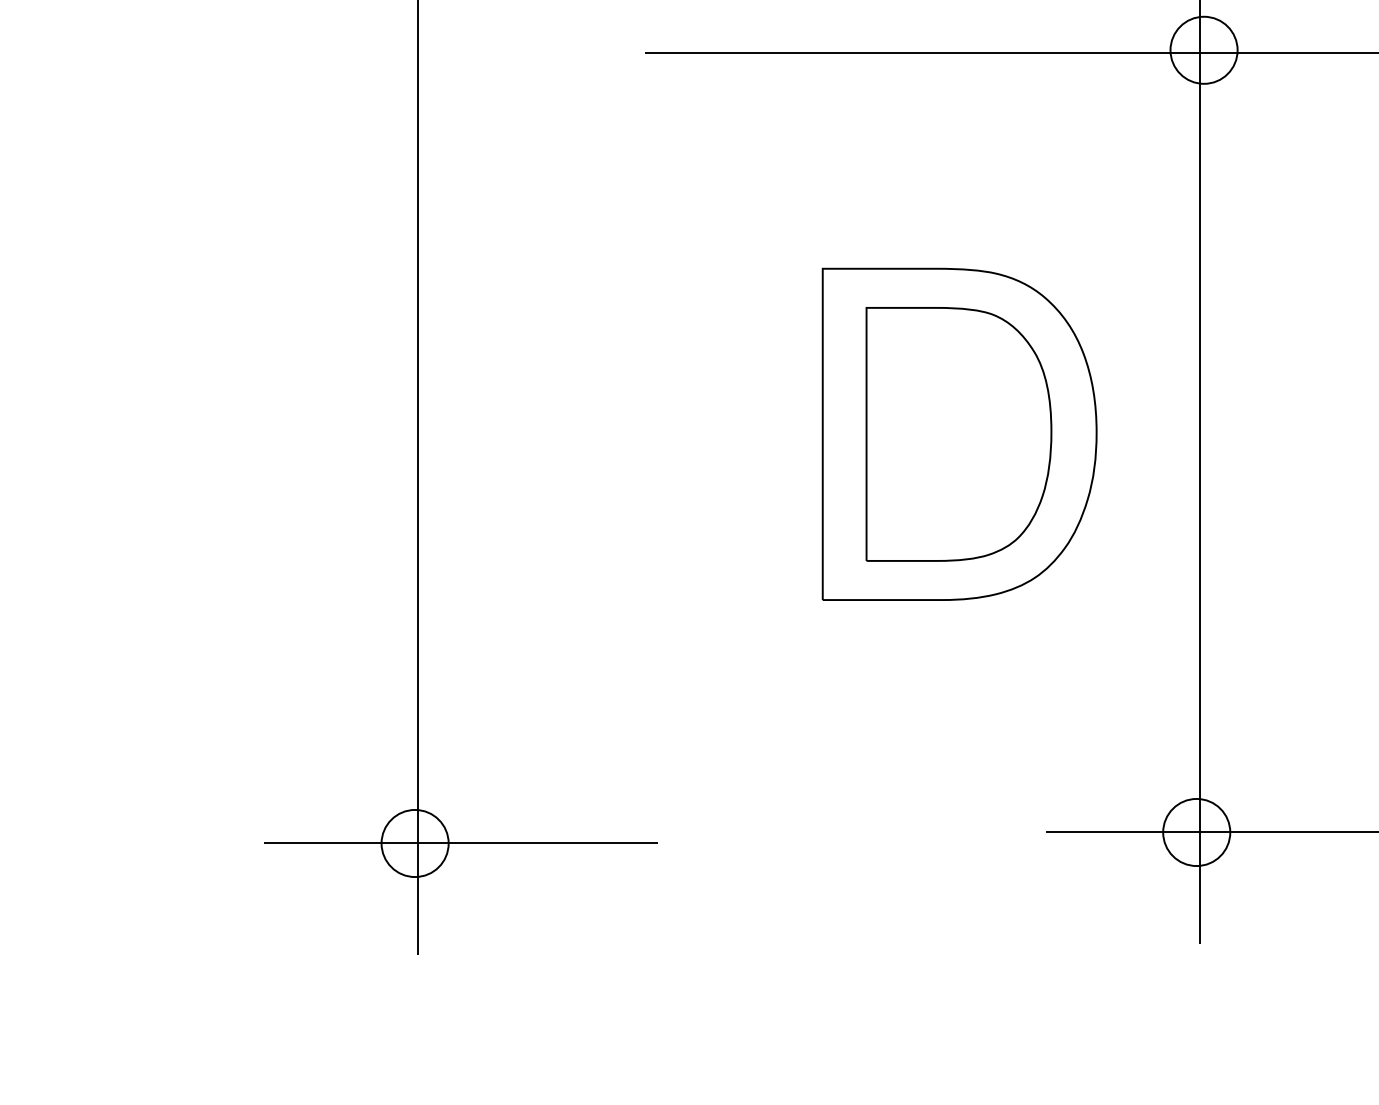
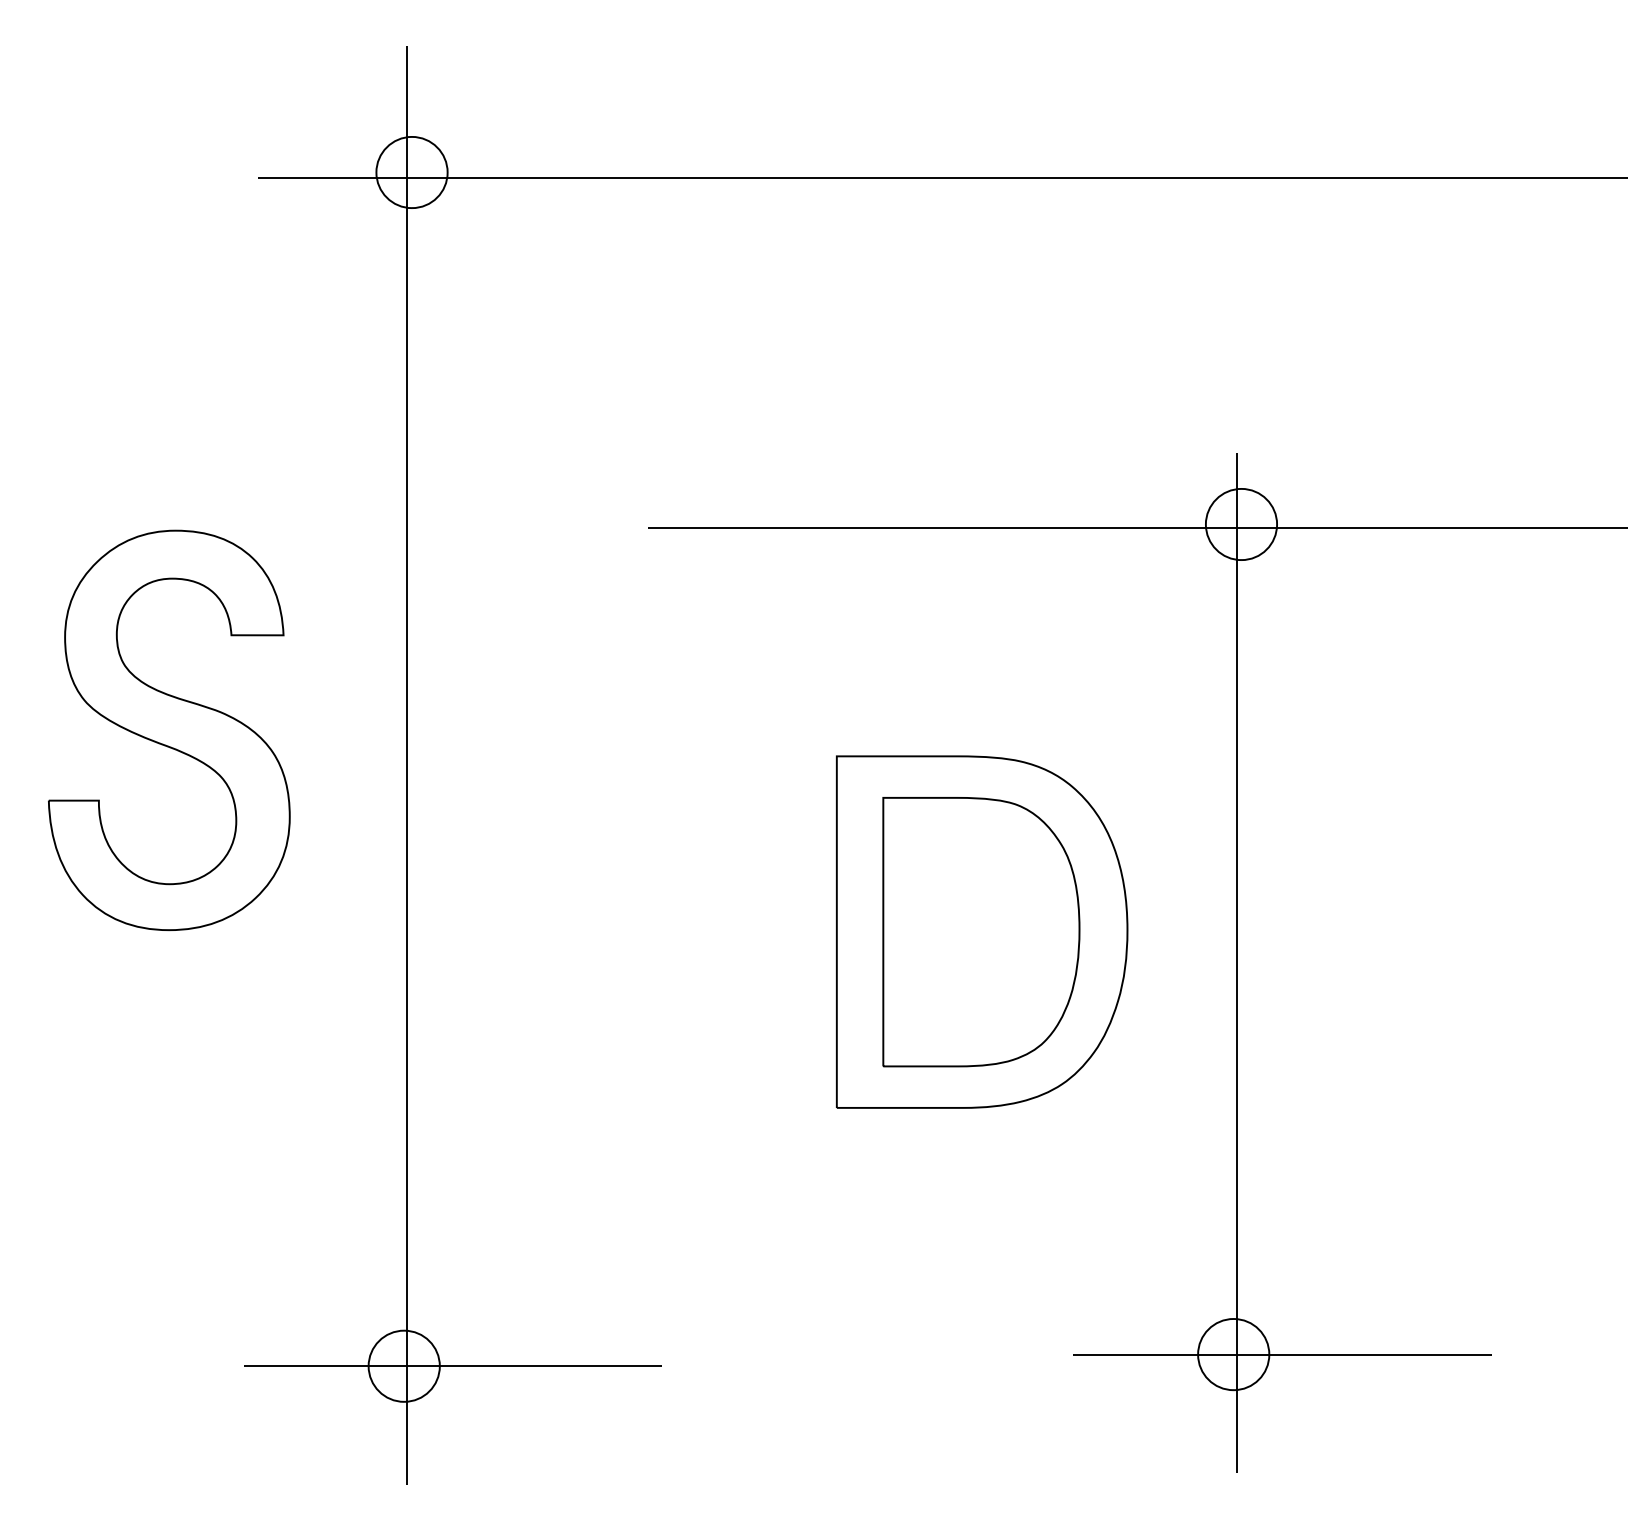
part: (193, 244) -> (169, 730), added

